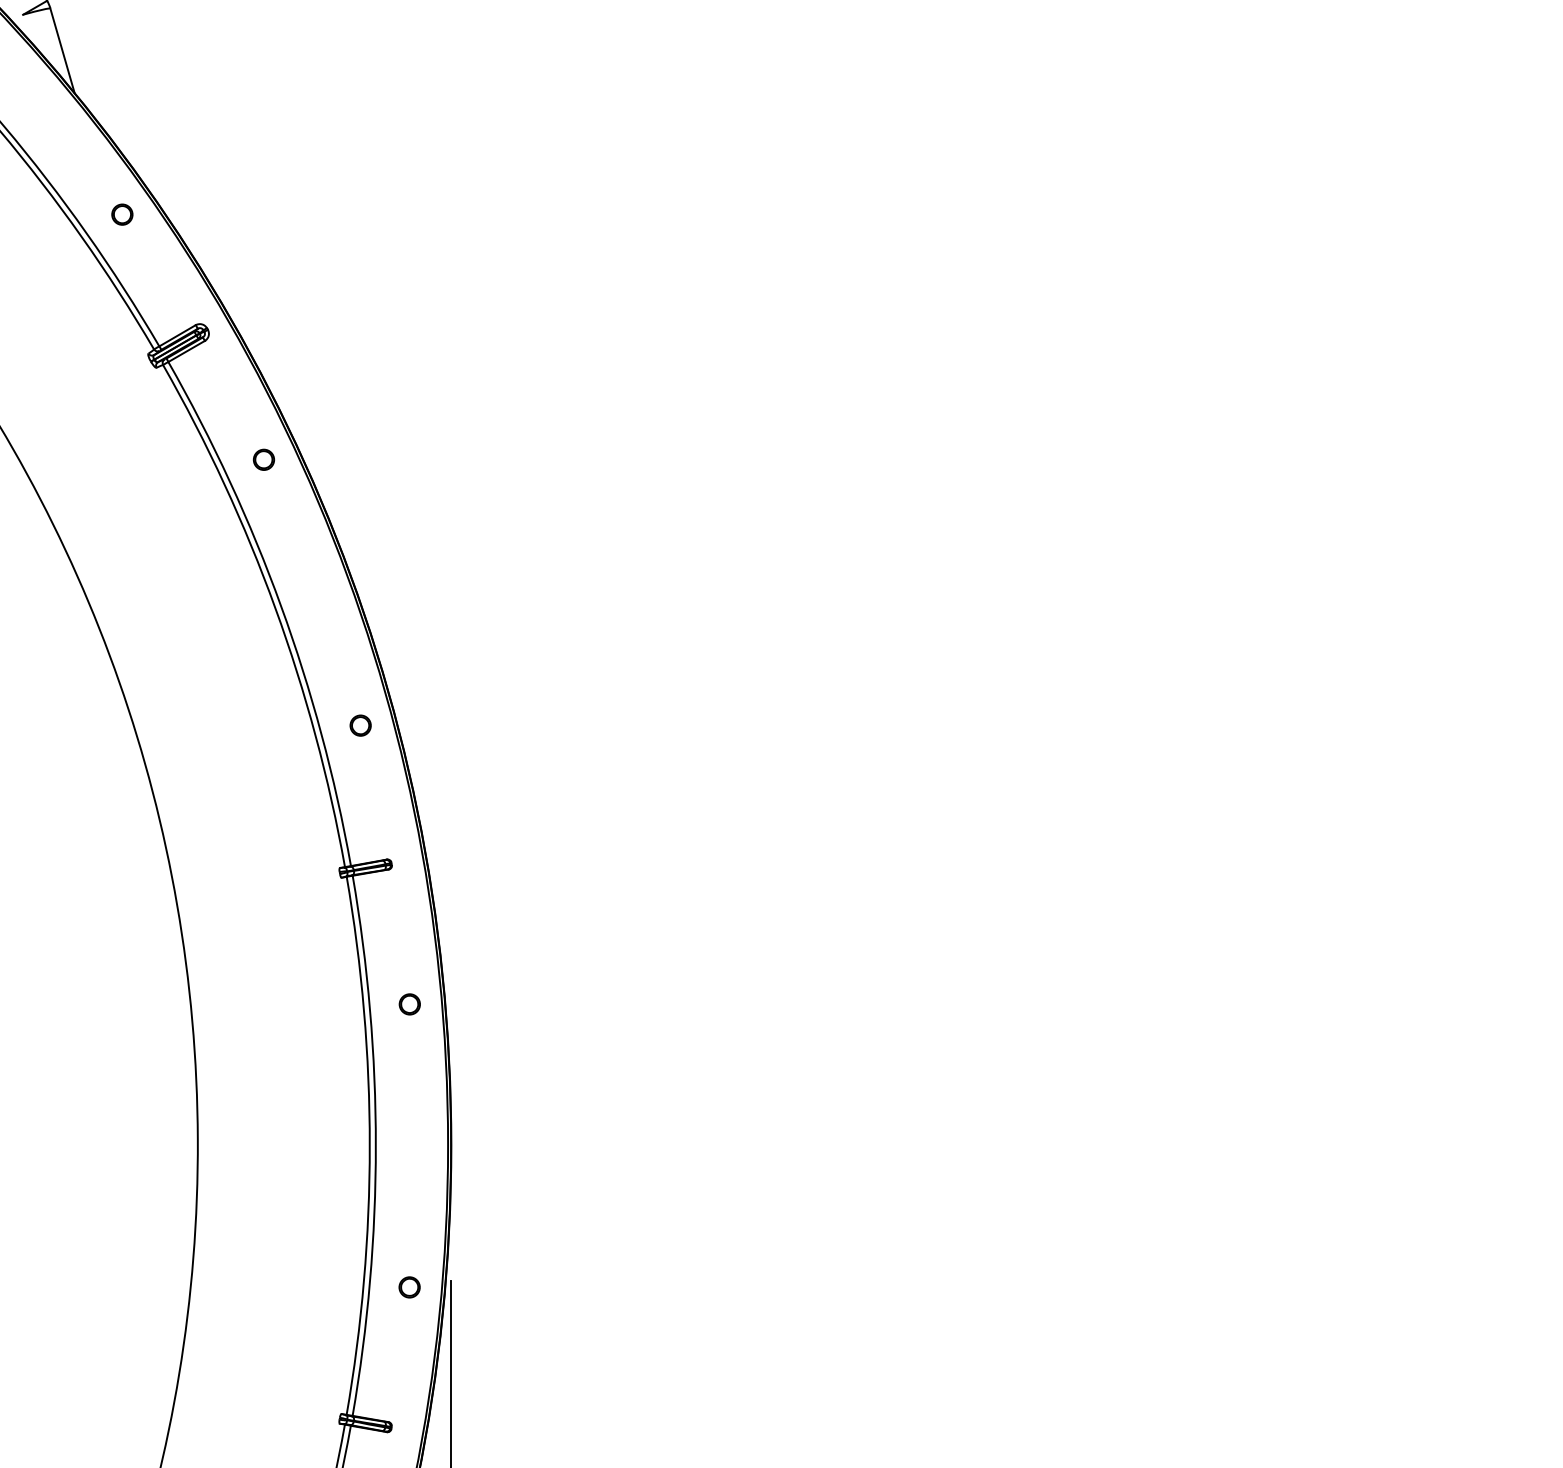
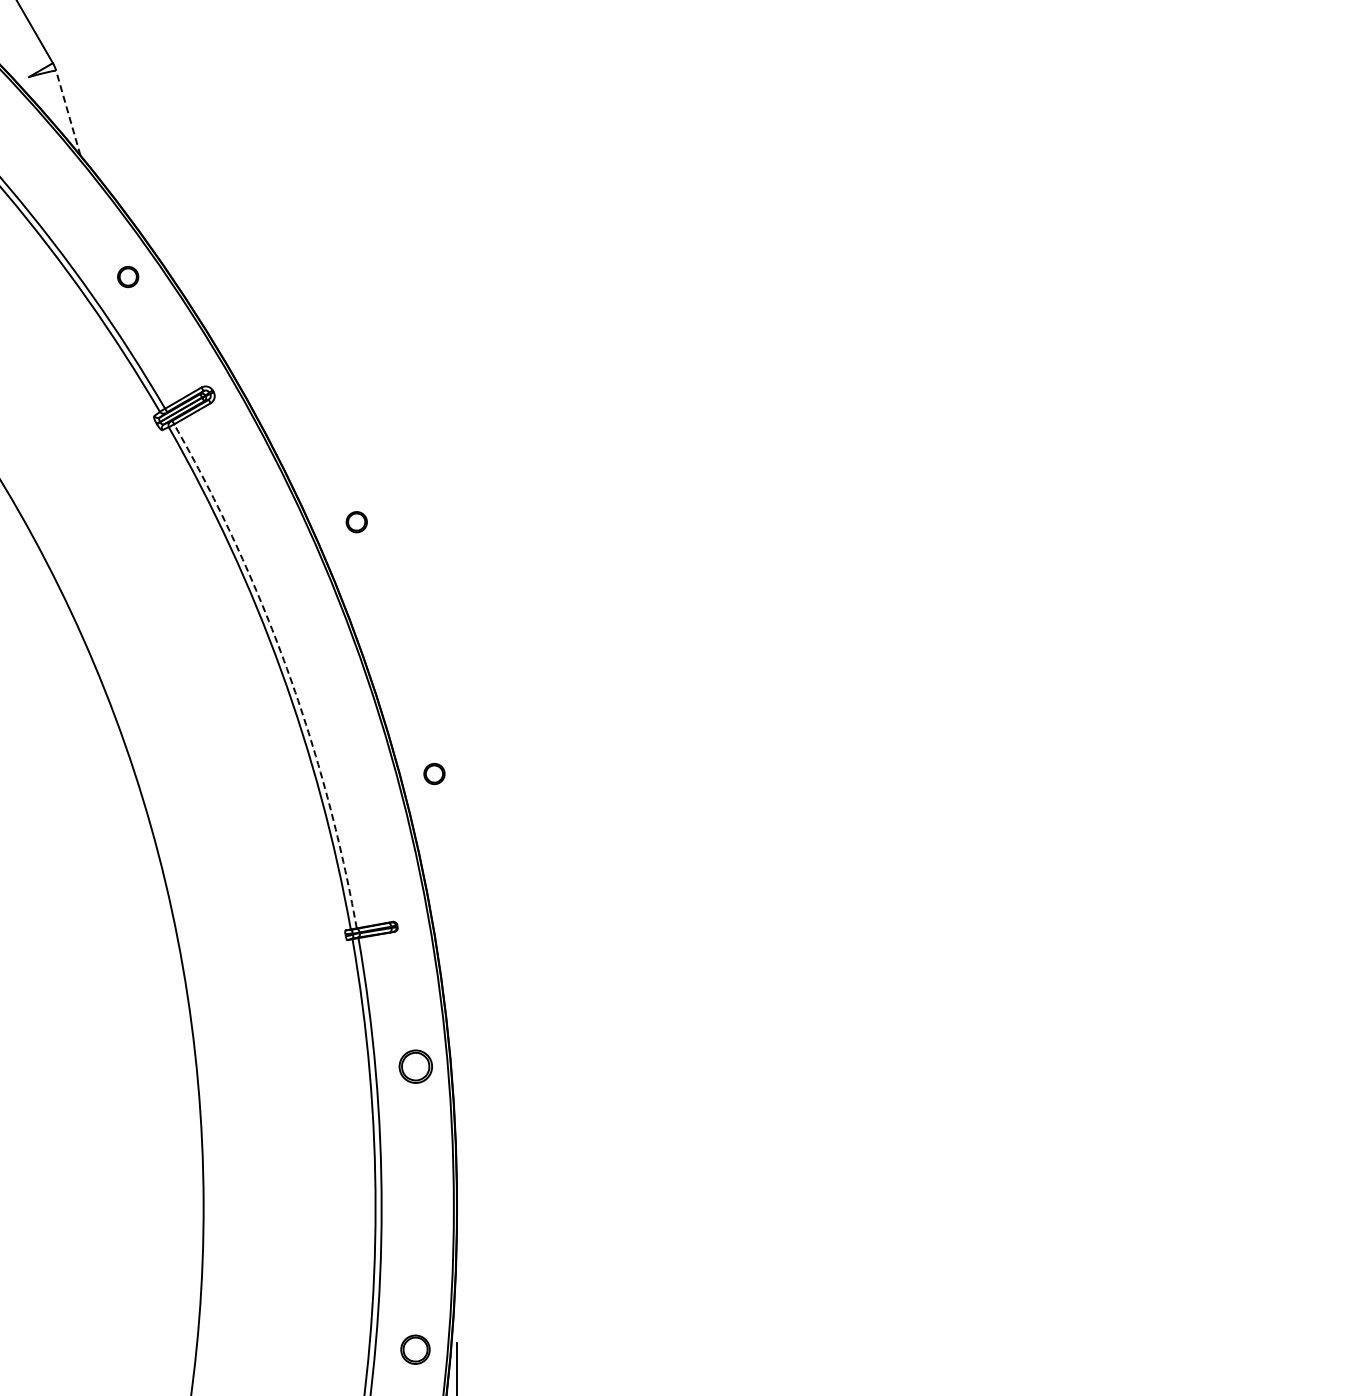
line: (62, 50) -> (68, 112), solid -> dashed
part: (263, 459) -> (356, 521), moved
arc: (281, 606) -> (287, 668), solid -> dashed
part: (360, 725) -> (434, 773), moved
part: (409, 1004) -> (415, 1066), size x1.6
circle: (409, 1287) -> (415, 1349), size x1.4

